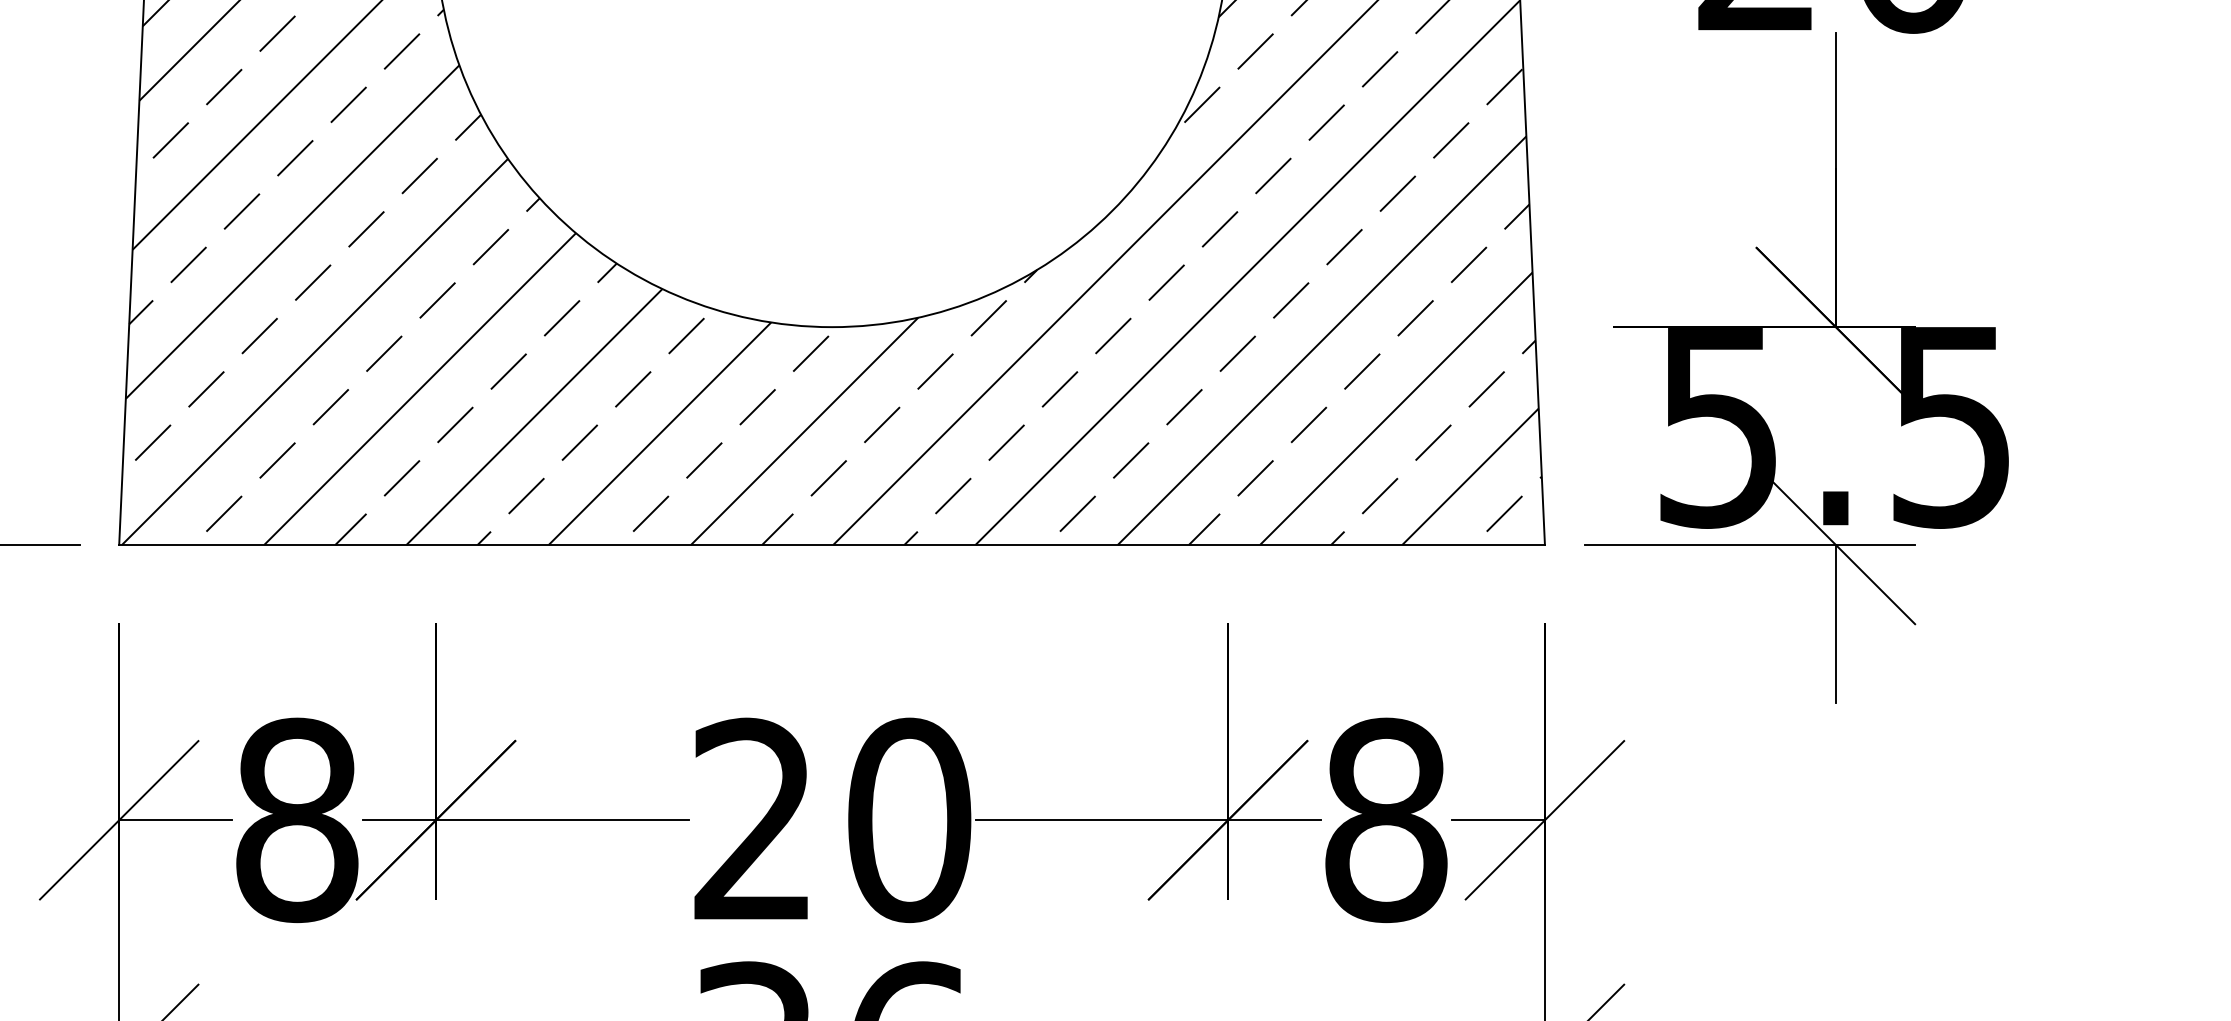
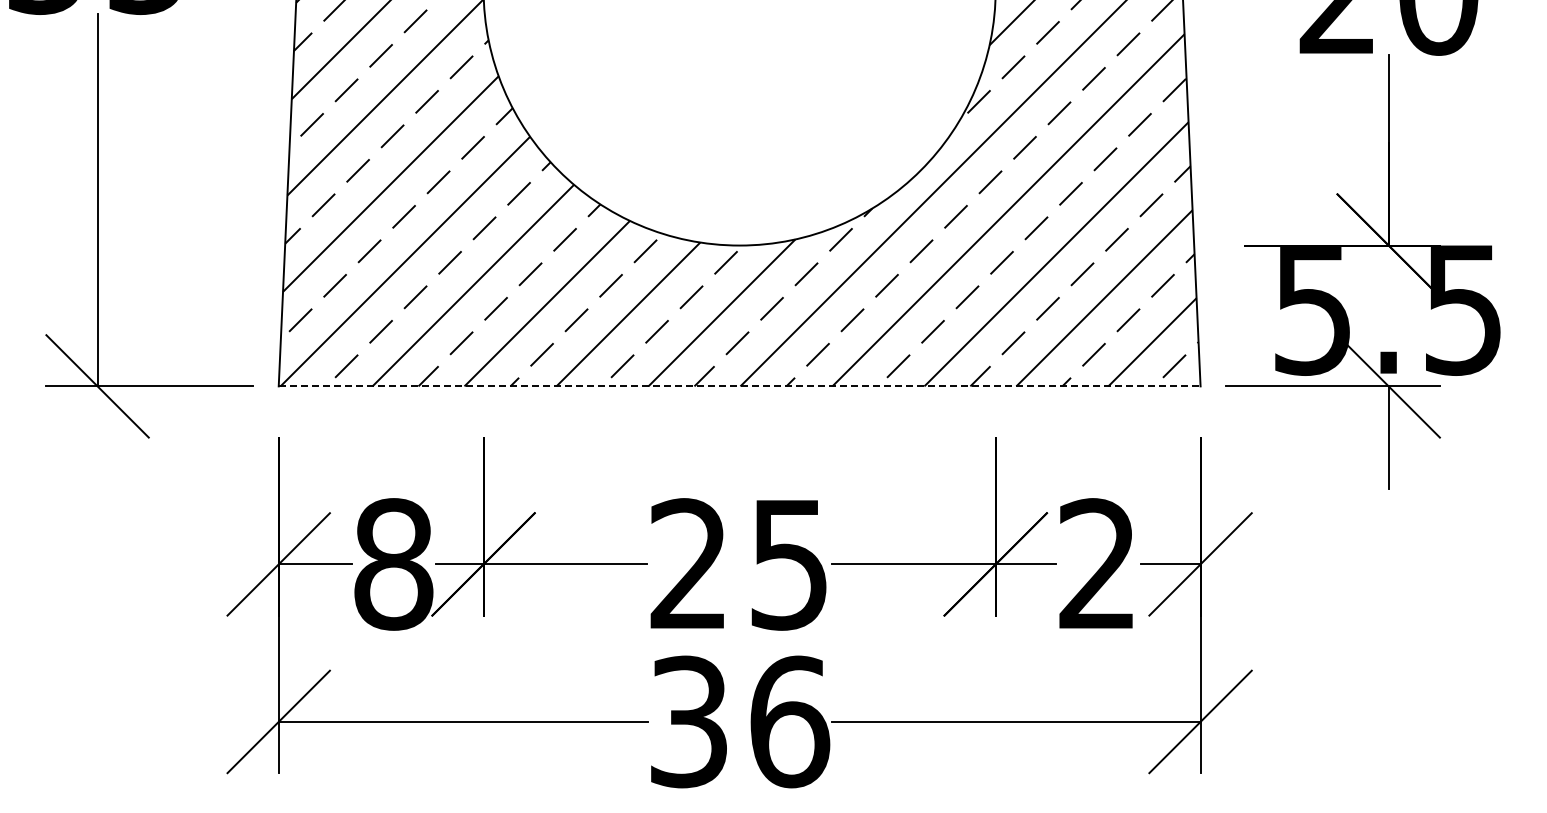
line: (831, 545) -> (739, 386), solid -> dashed
text: (909, 820) -> (789, 564), 20 -> 25
text: (1385, 820) -> (1097, 564), 8 -> 2

